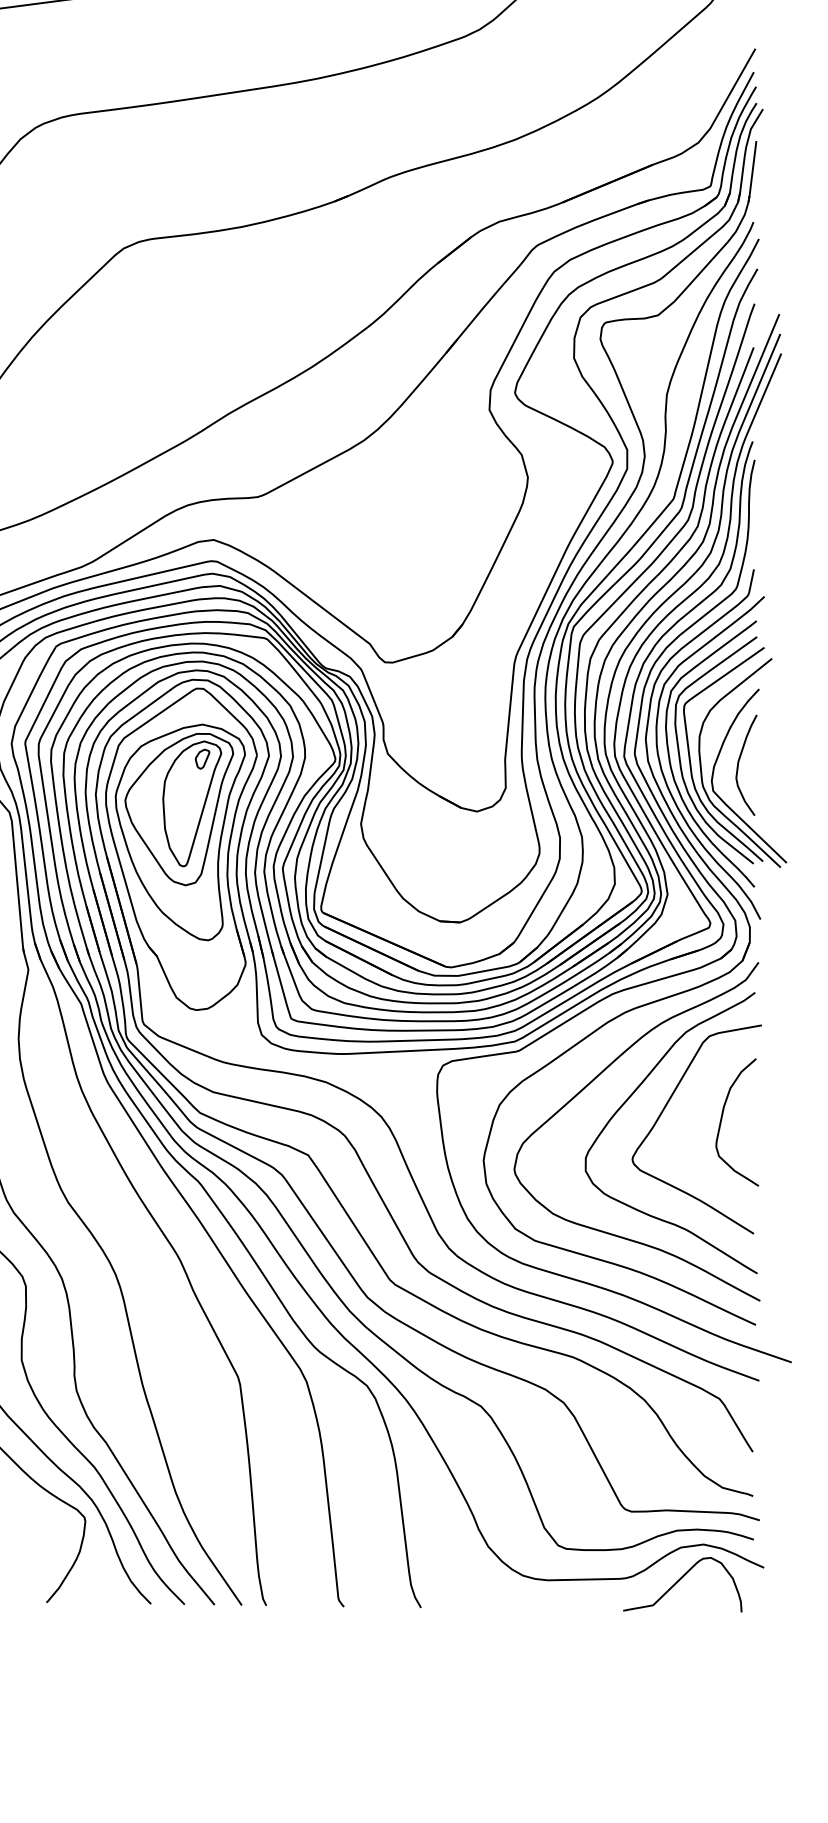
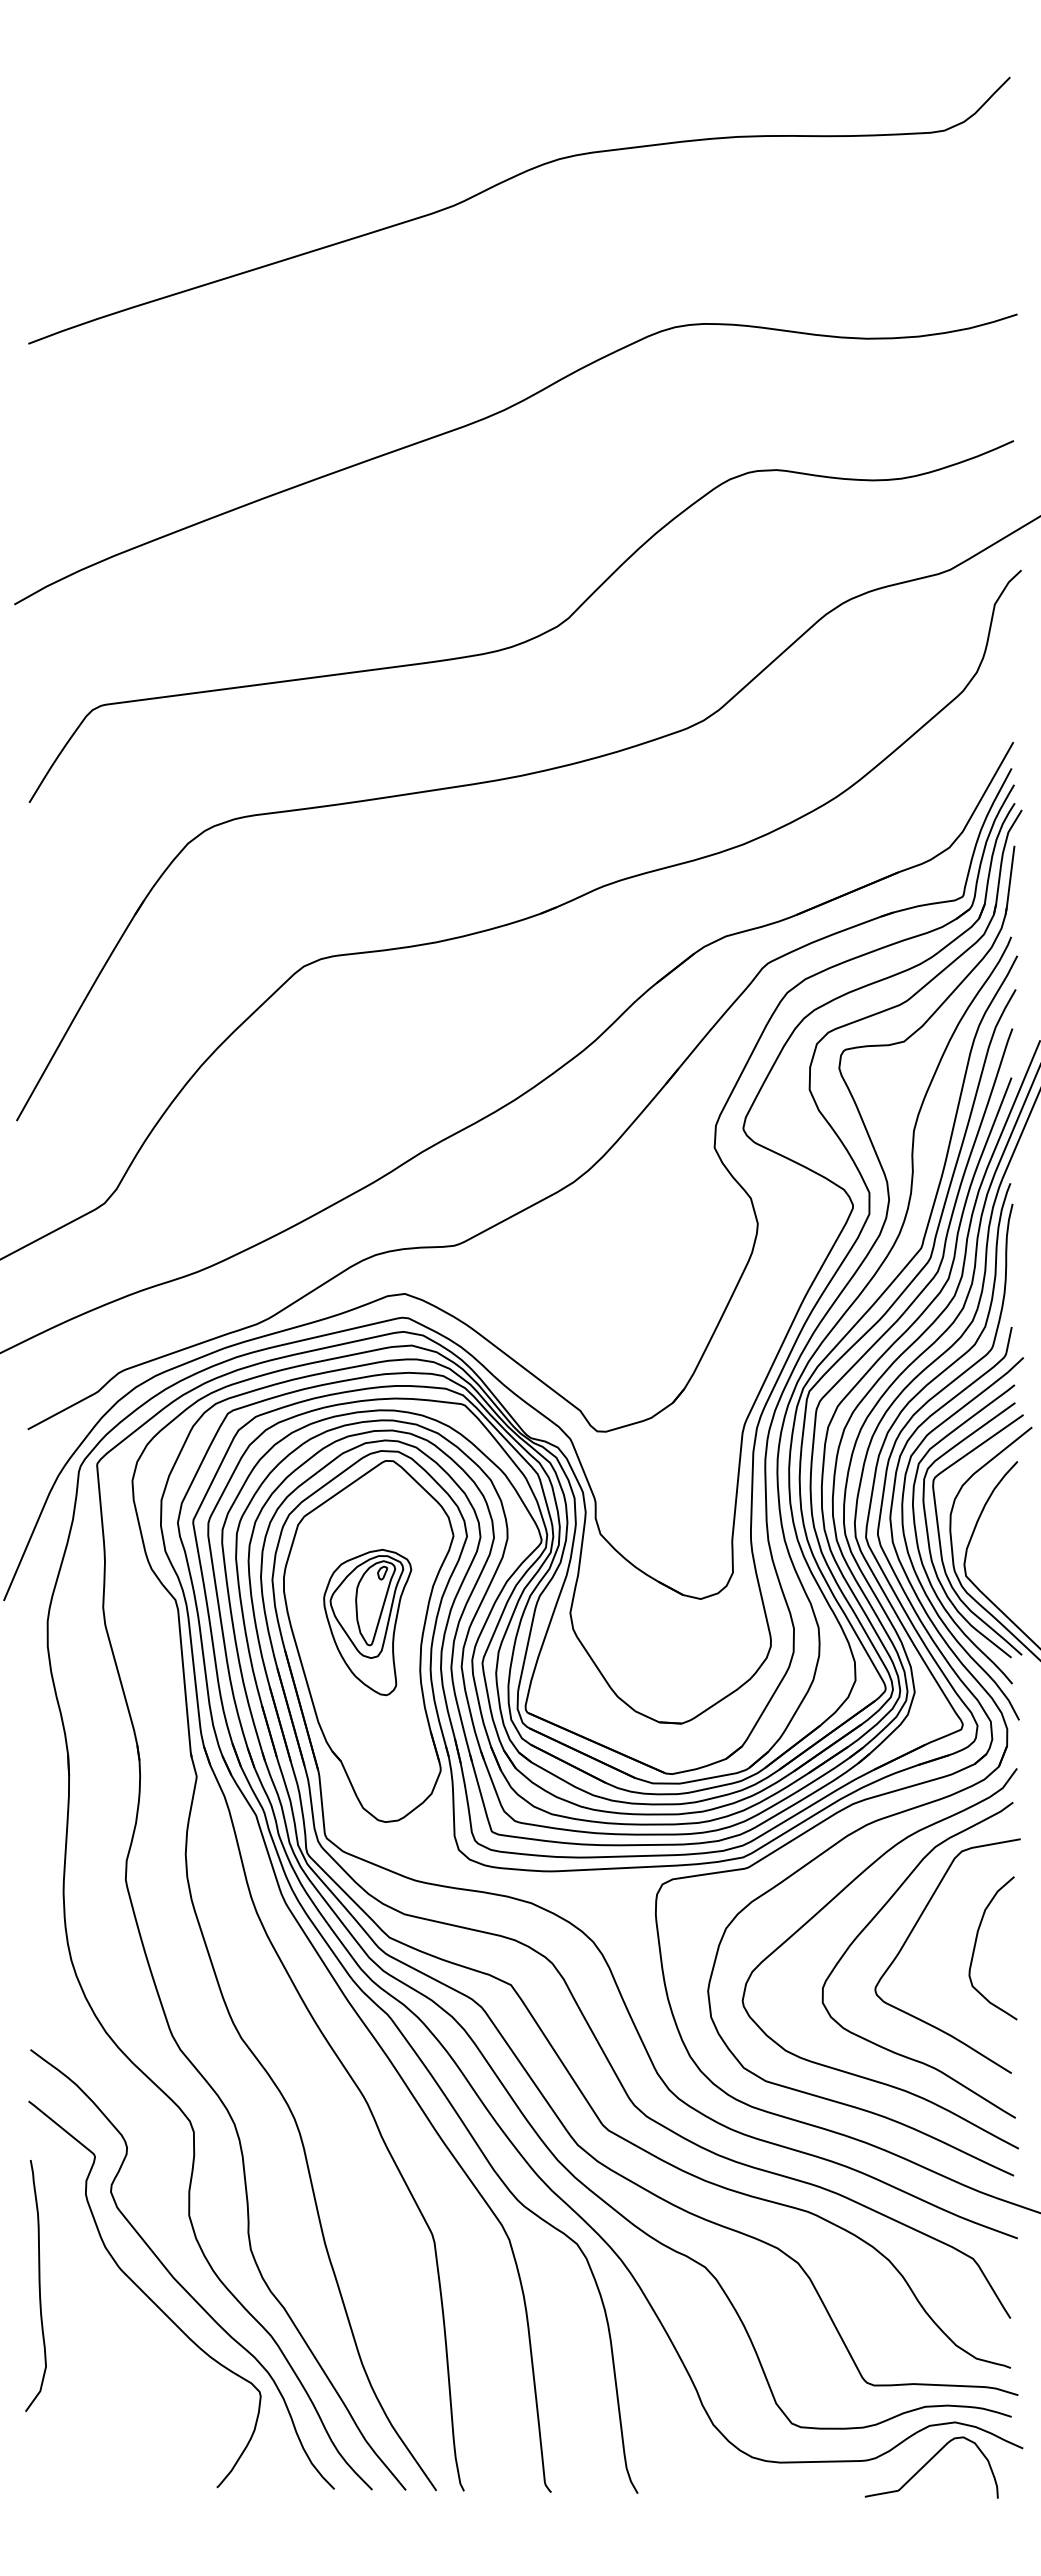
curve: (739, 762) -> (995, 1543), removed
part: (180, 832) -> (367, 1622), size x0.6

